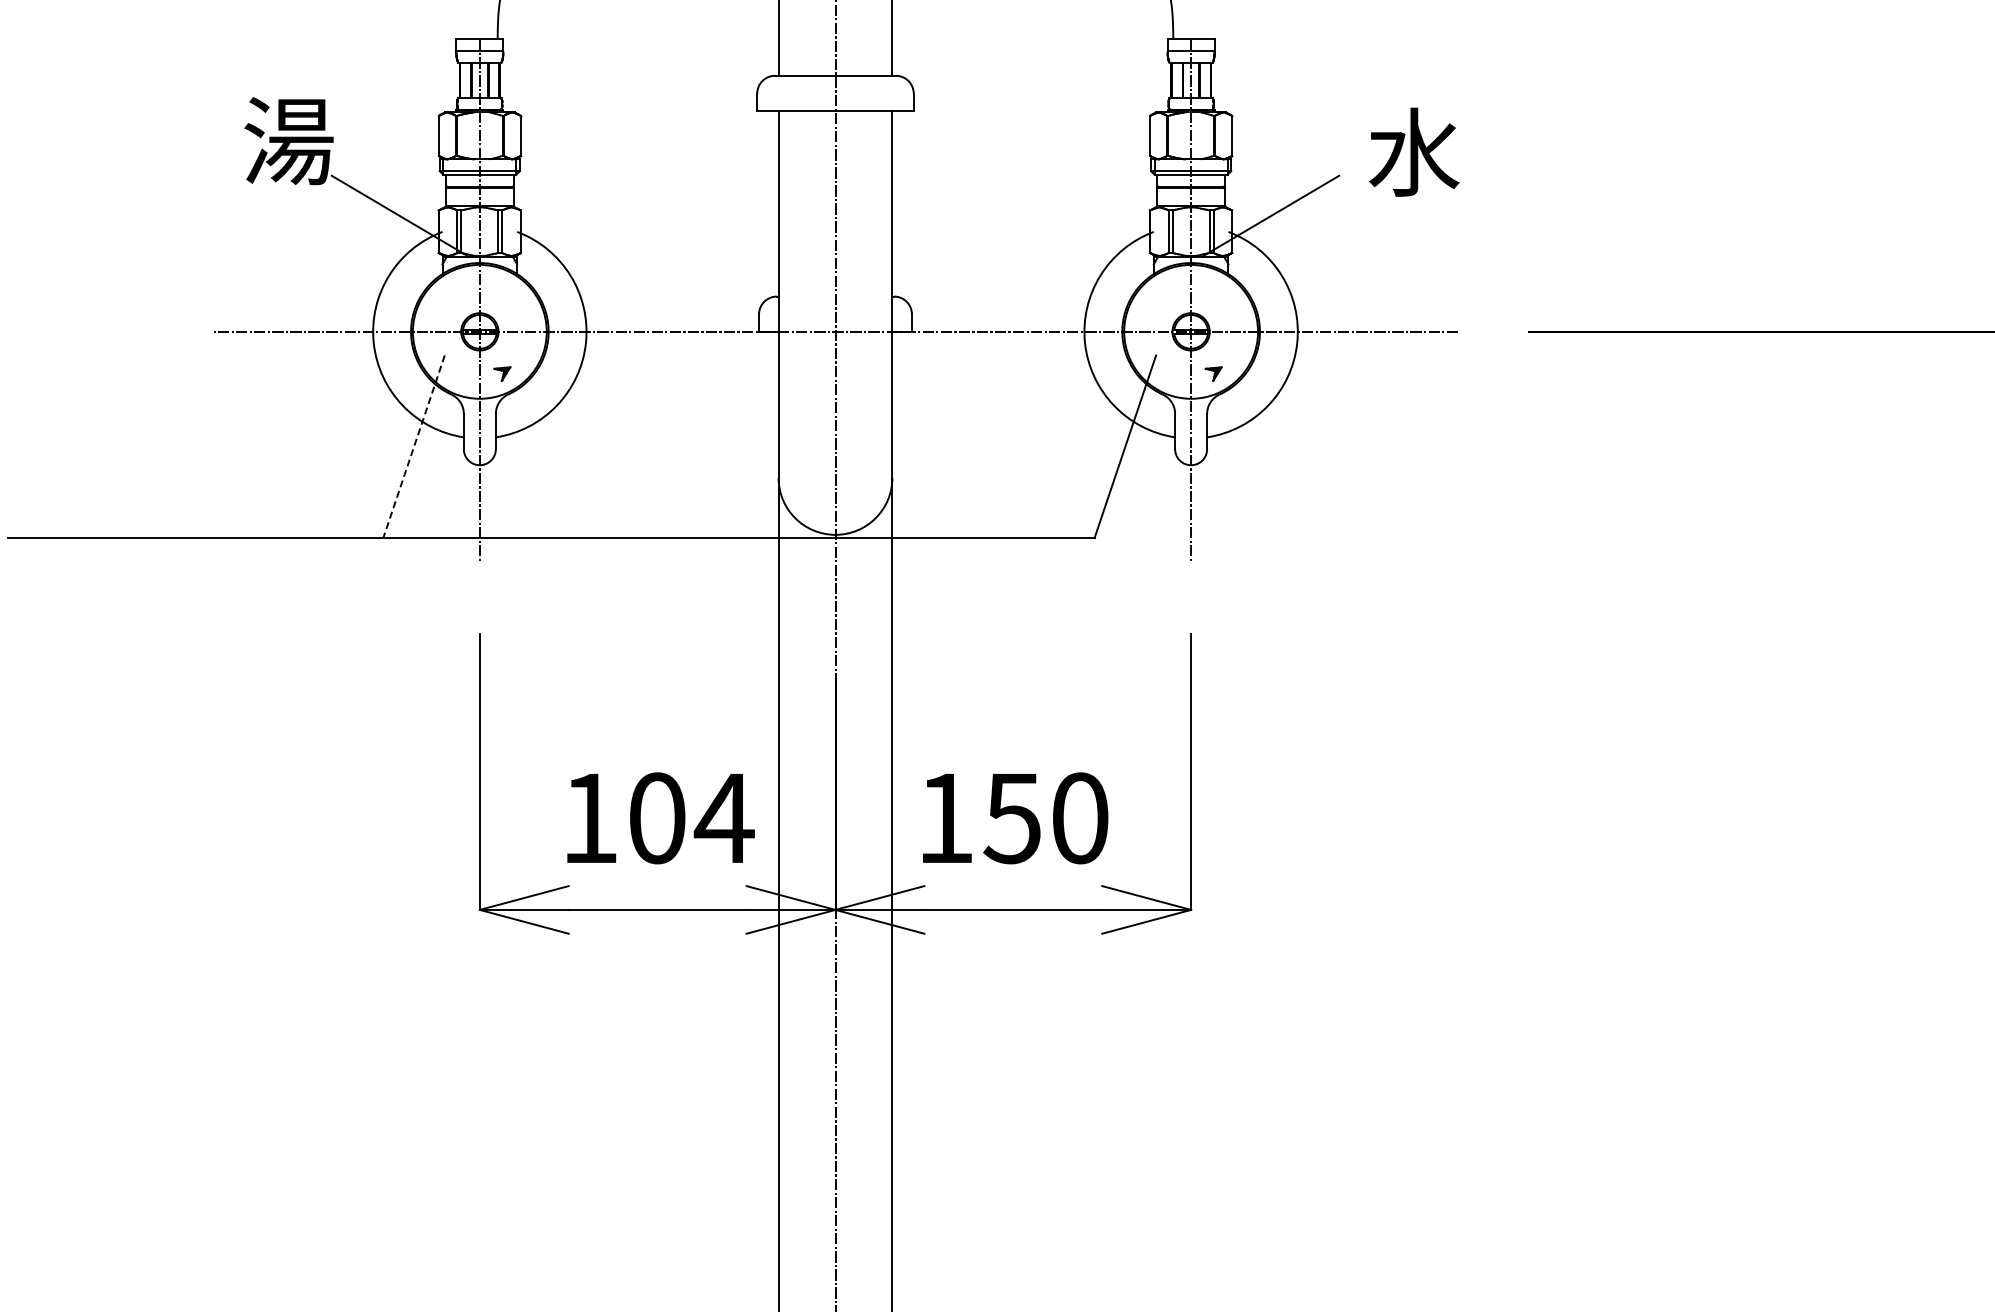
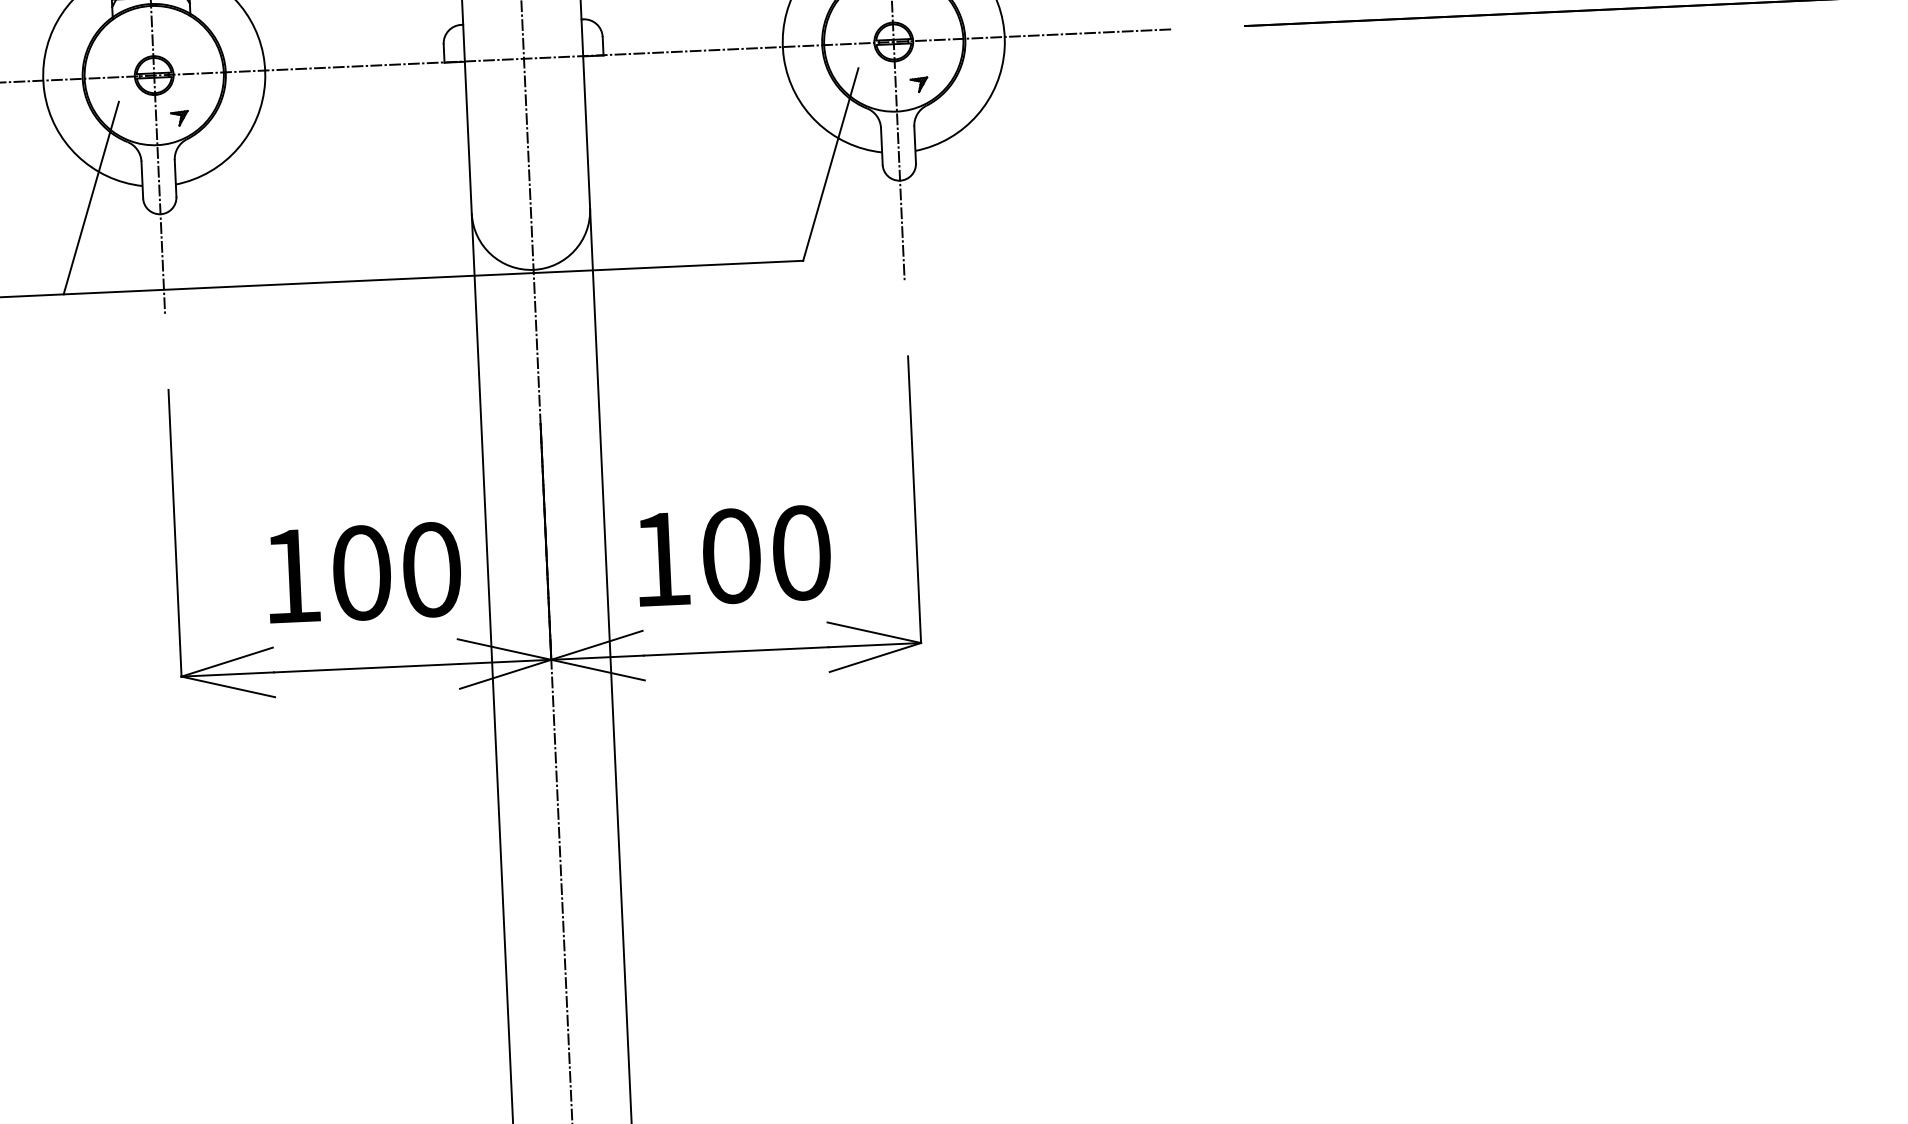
line: (413, 447) -> (90, 198), dashed -> solid
text: (723, 818) -> (430, 570), 104 -> 100
text: (1011, 818) -> (729, 556), 150 -> 100

